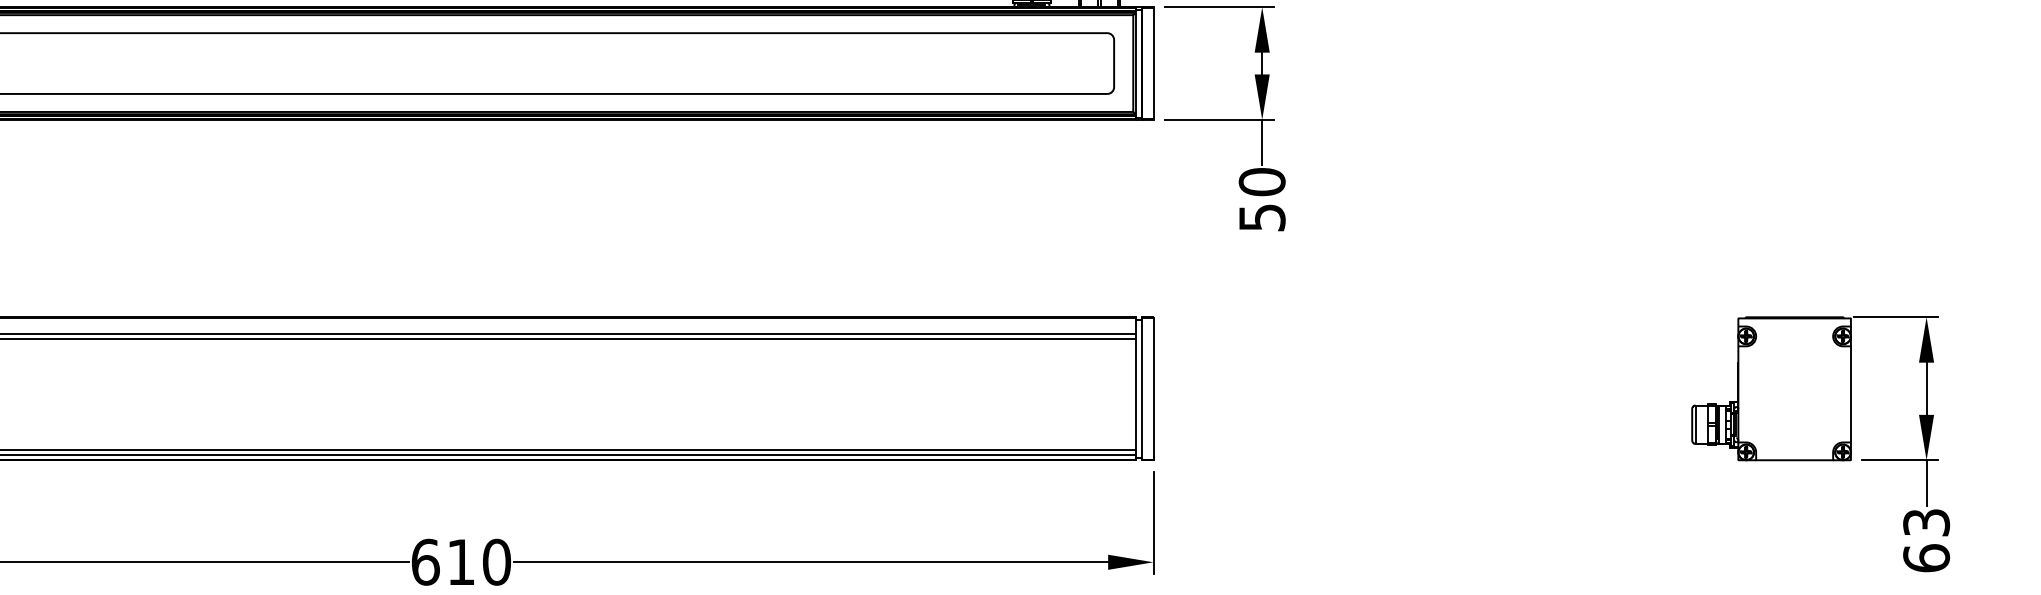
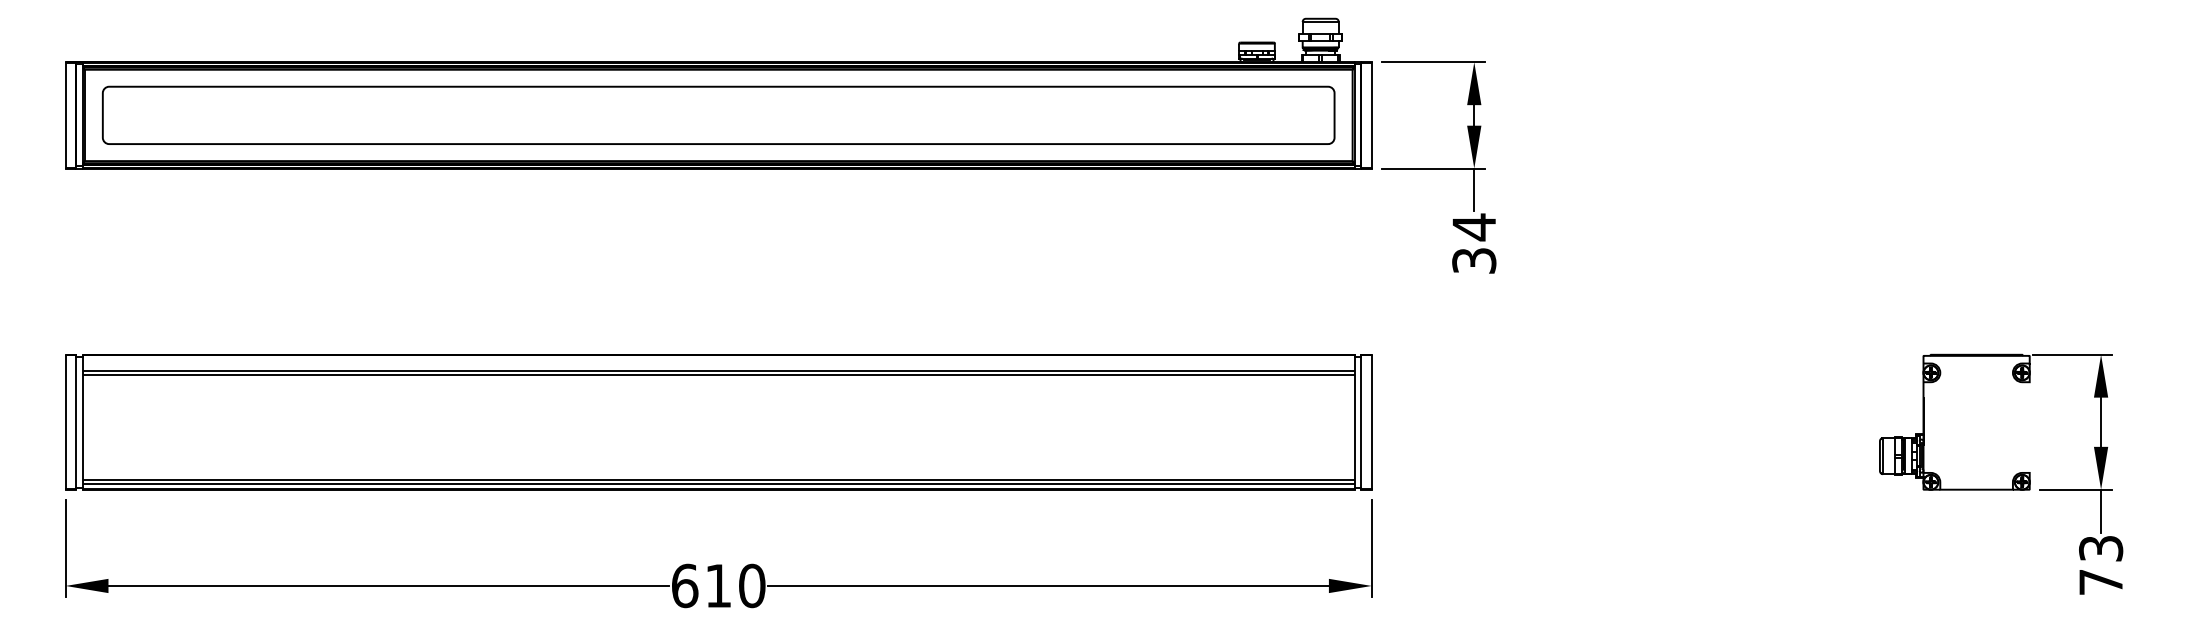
text: (1262, 199) -> (1474, 243), 50 -> 34
line: (1850, 394) -> (2029, 427), removed
text: (1927, 557) -> (2101, 581), 63 -> 73

